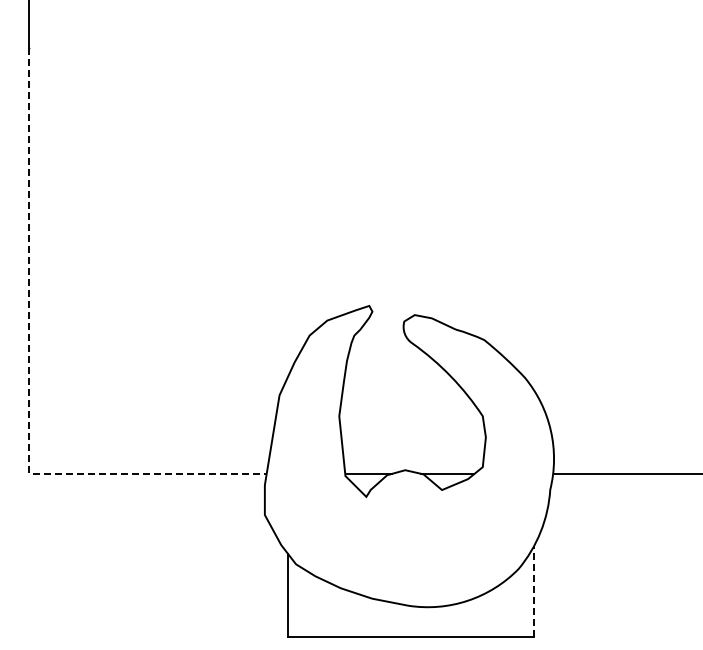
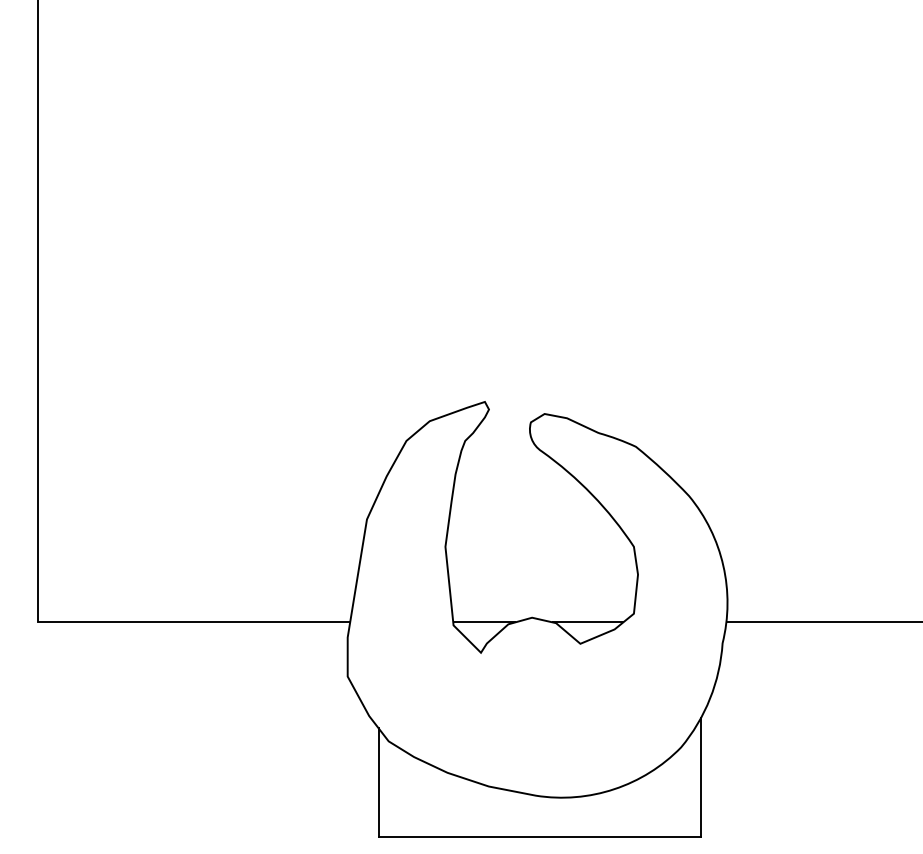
line: (29, 379) -> (38, 498), dashed -> solid
line: (533, 591) -> (700, 777), dashed -> solid

